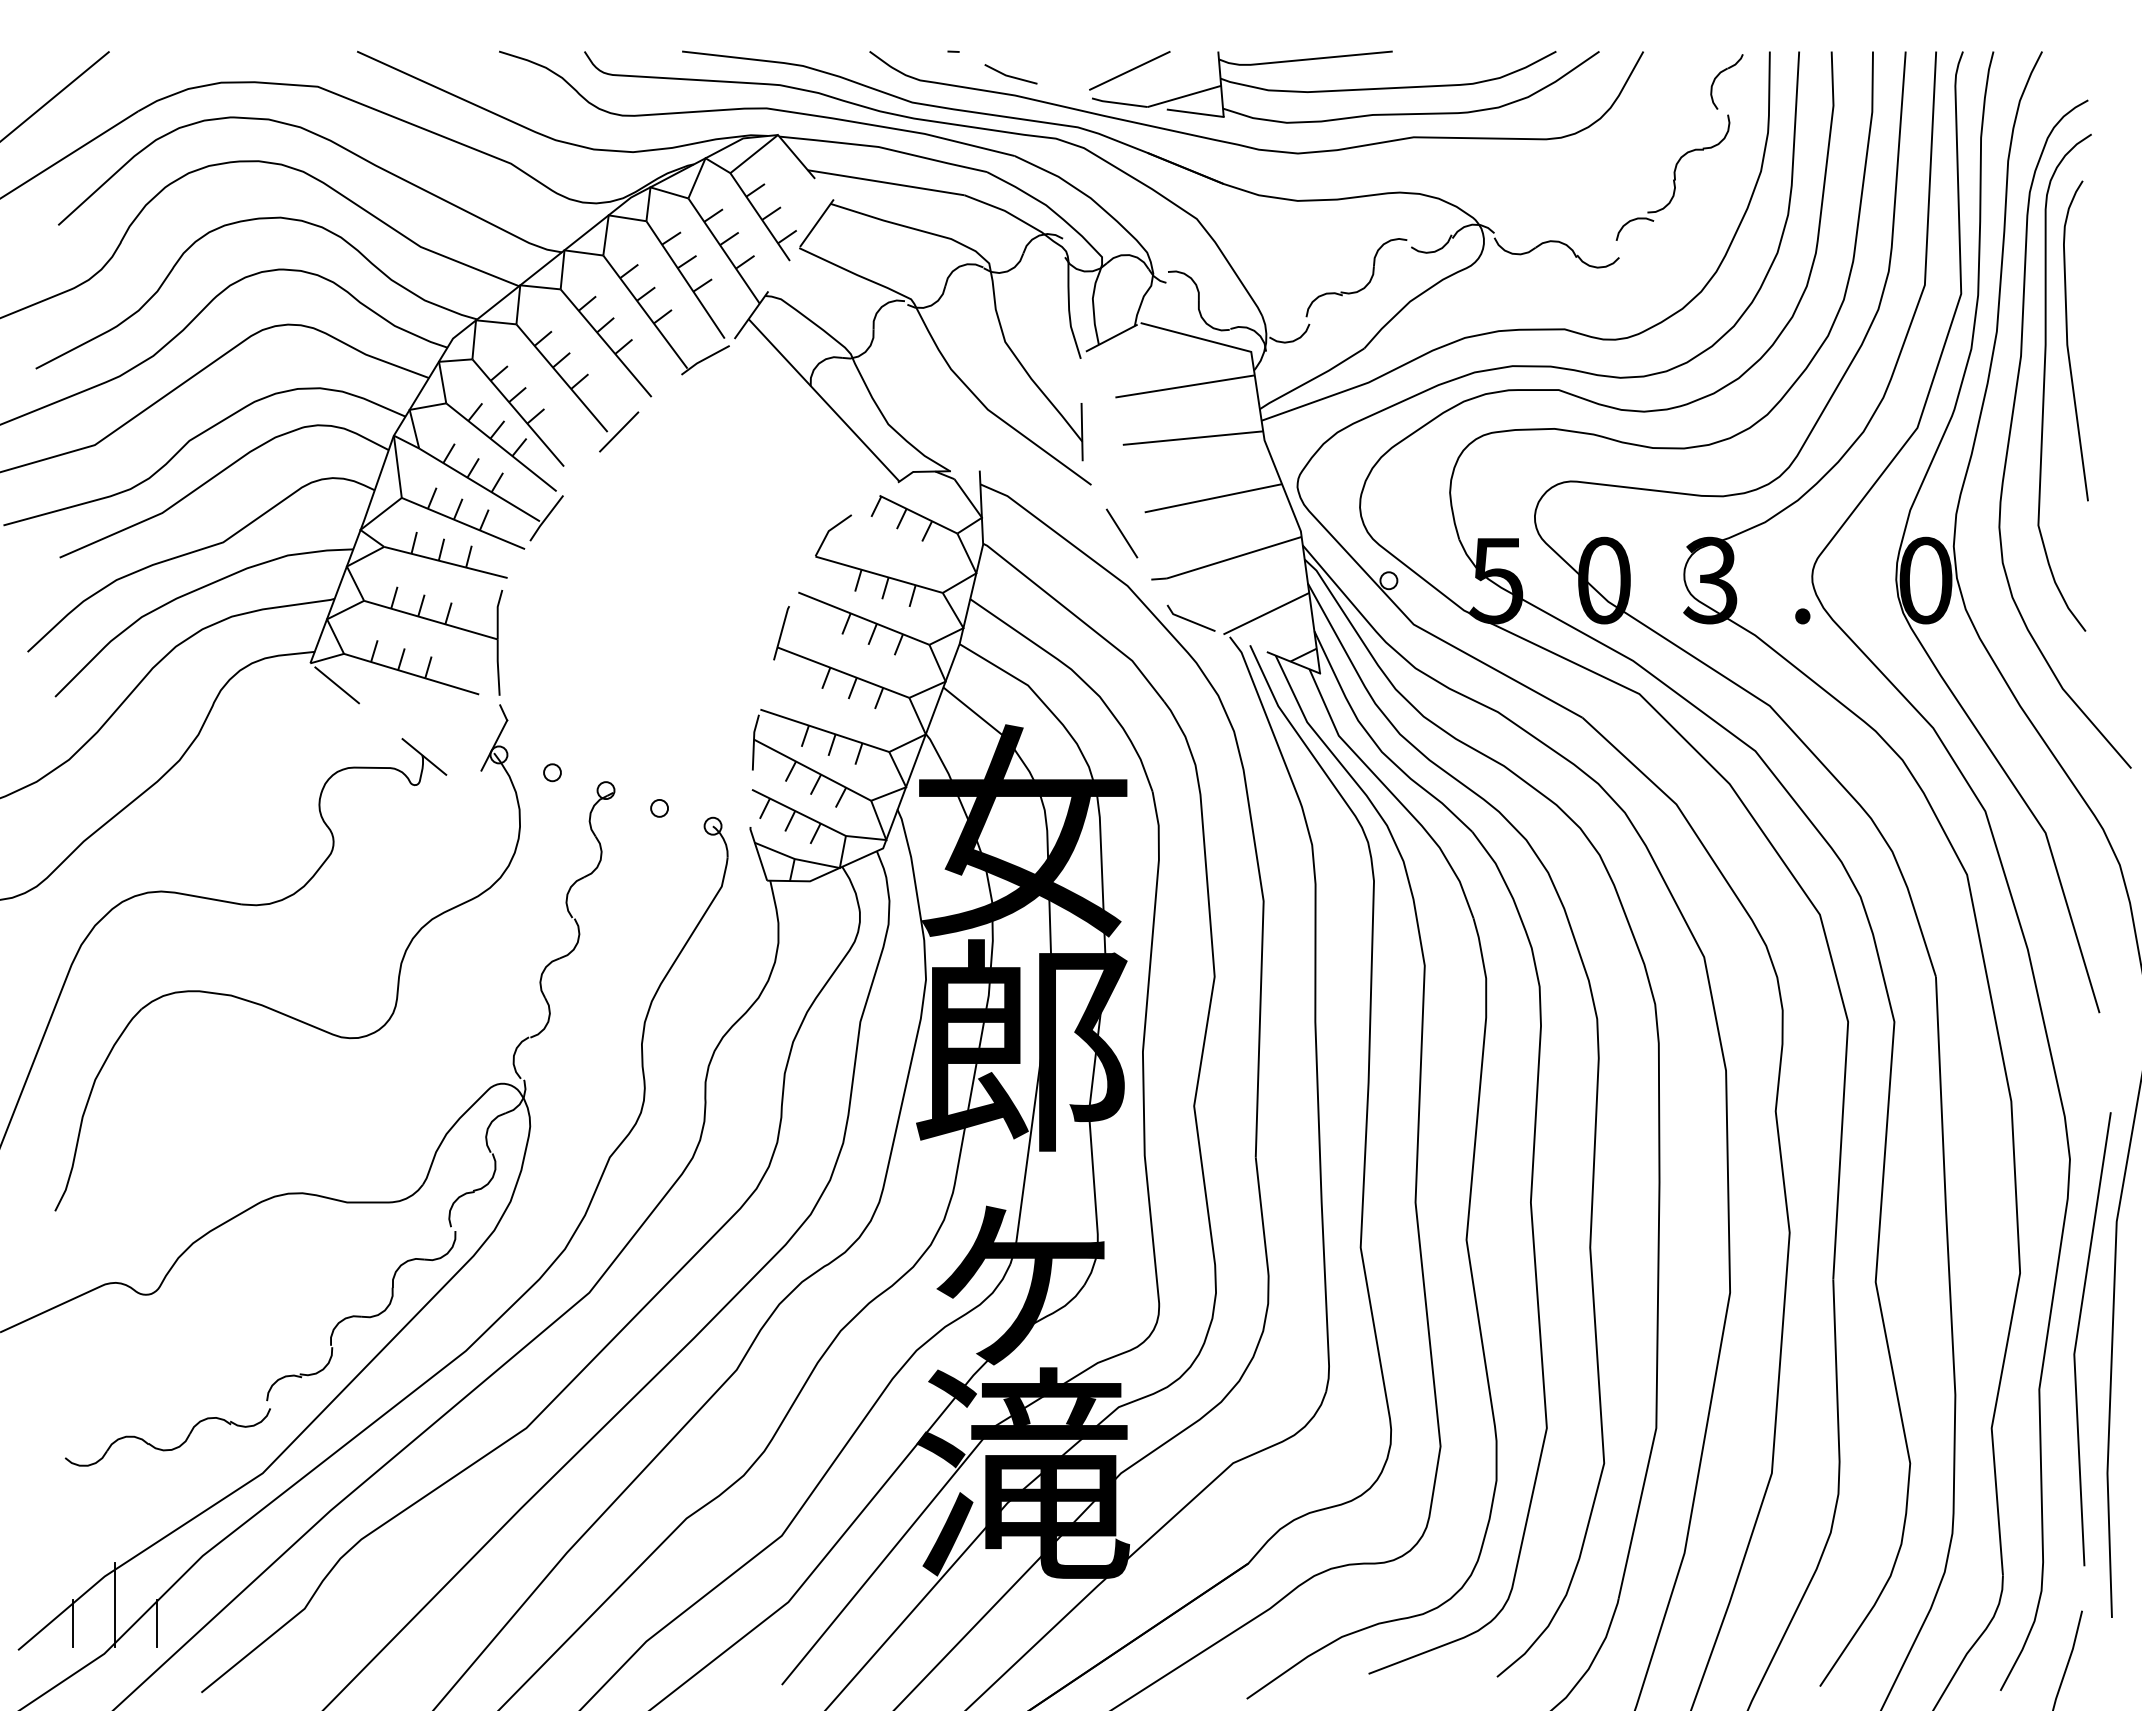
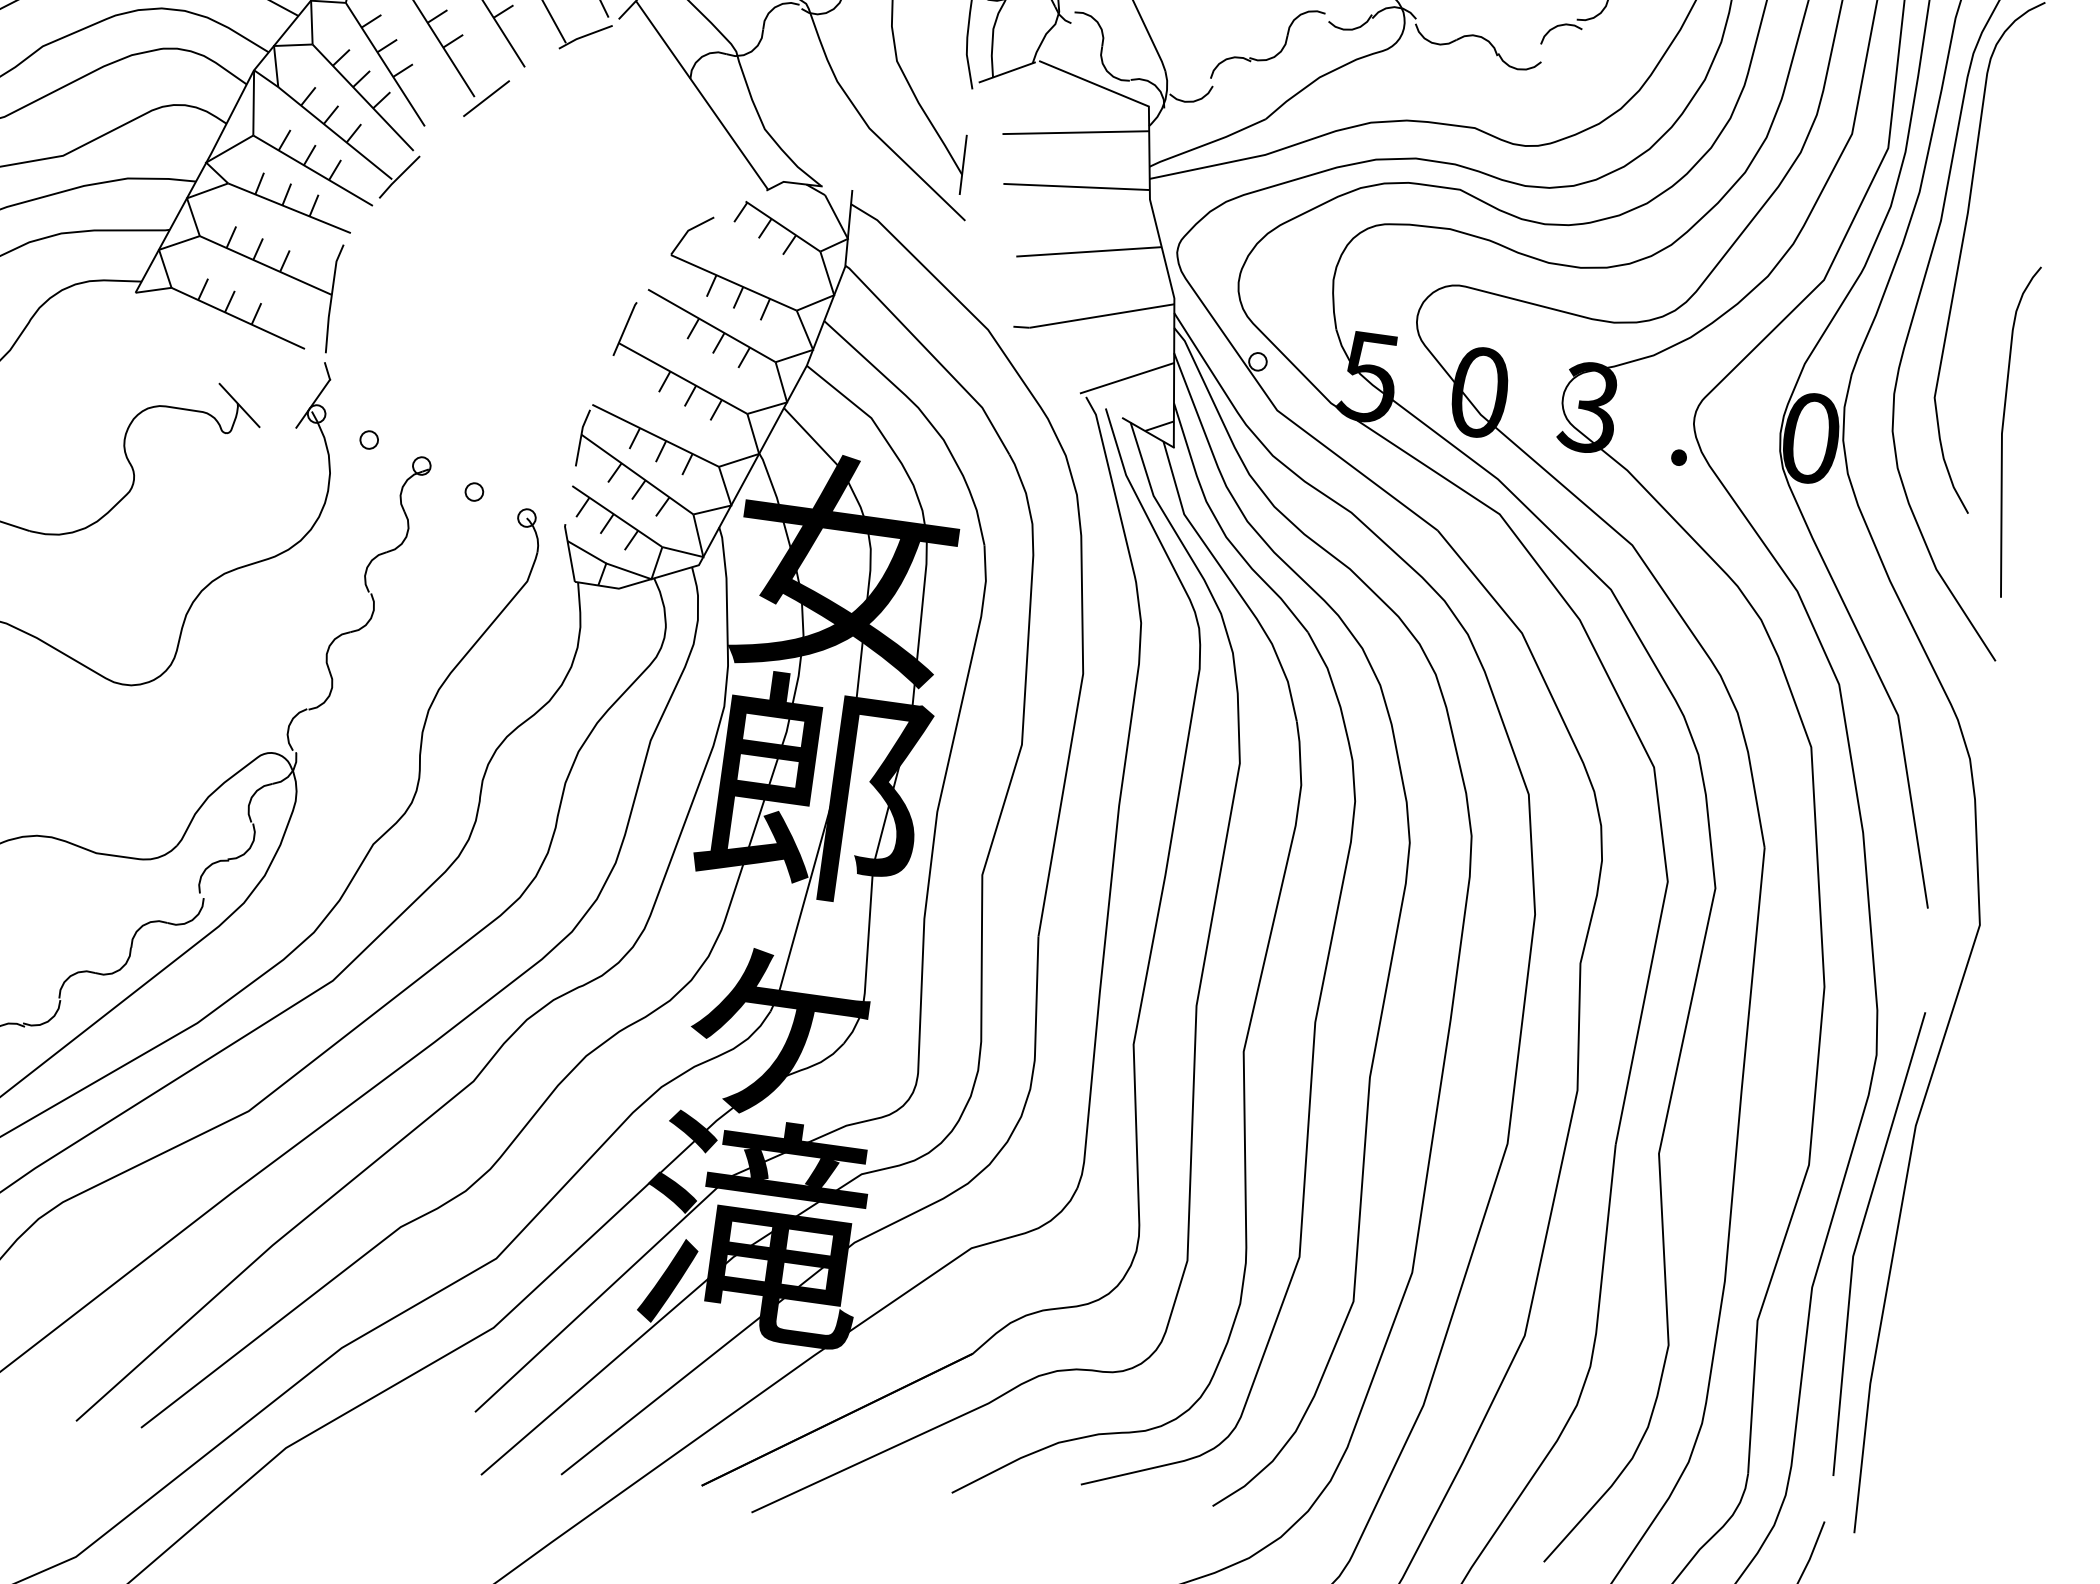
curve: (2068, 340) -> (2003, 429), moved
line: (1121, 533) -> (989, 274), removed
line: (1189, 619) -> (1047, 373), removed
line: (336, 685) -> (159, 319), removed

